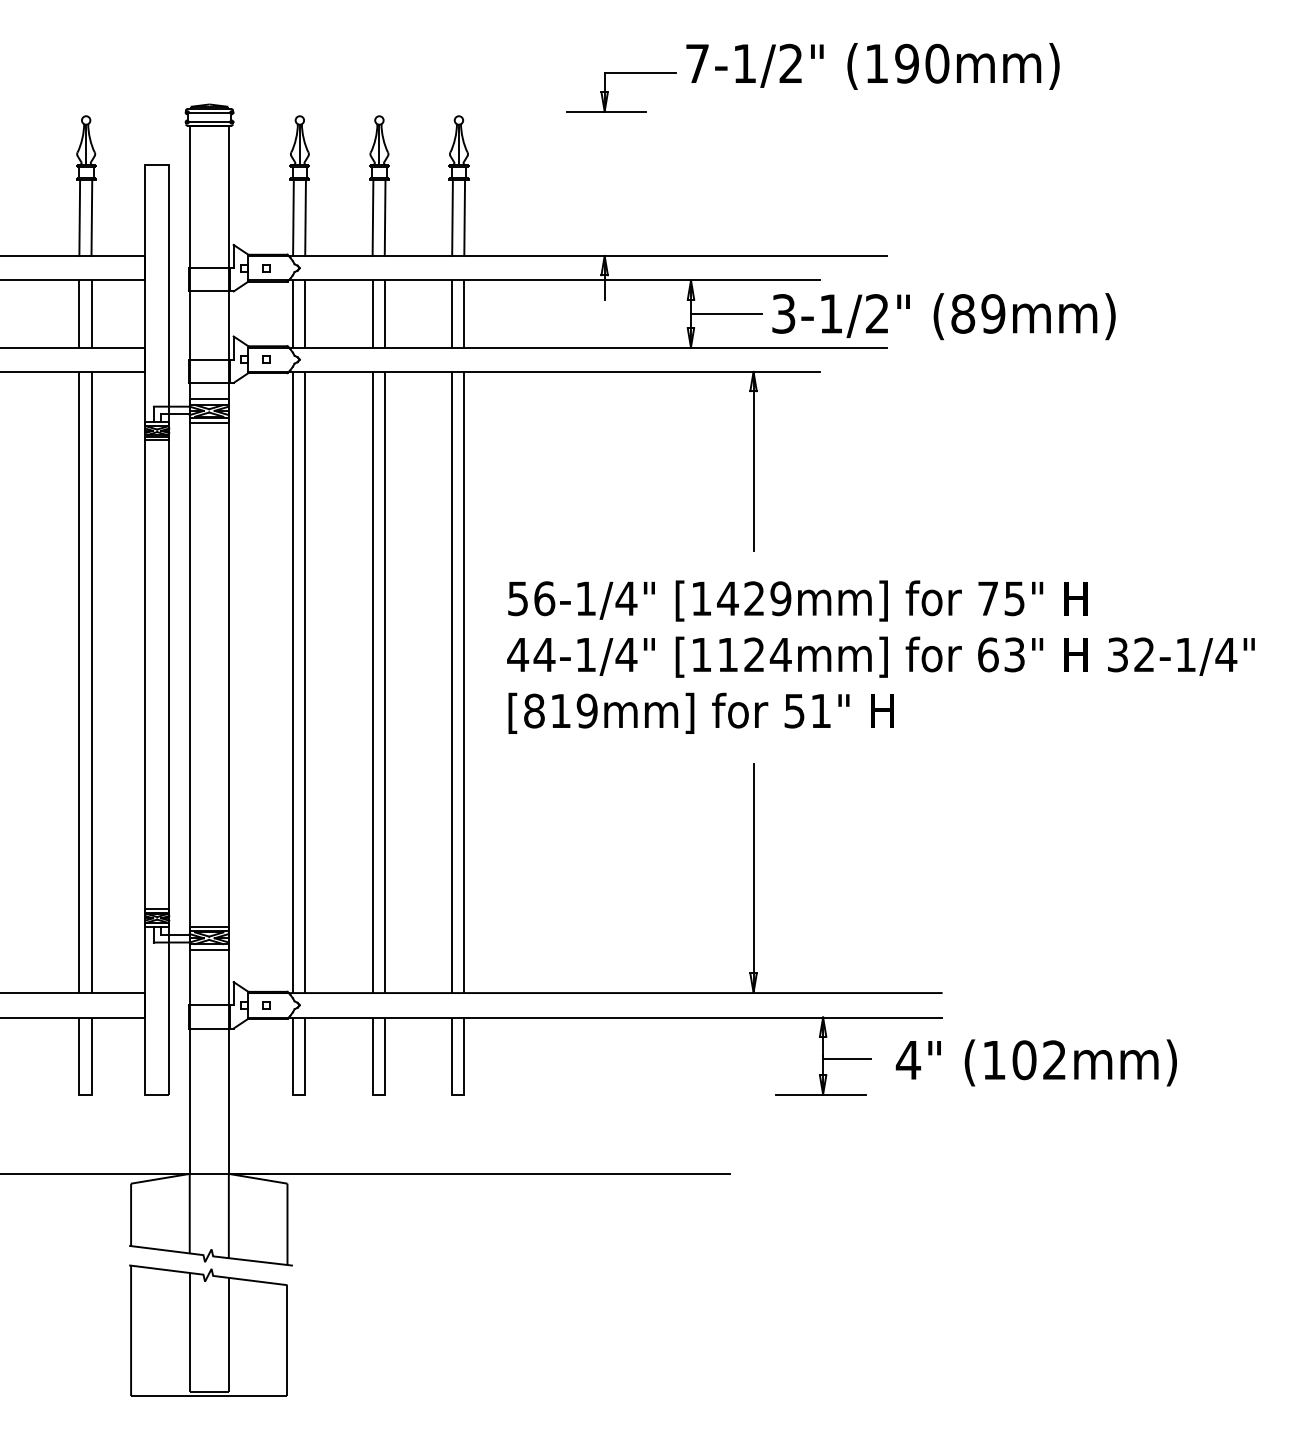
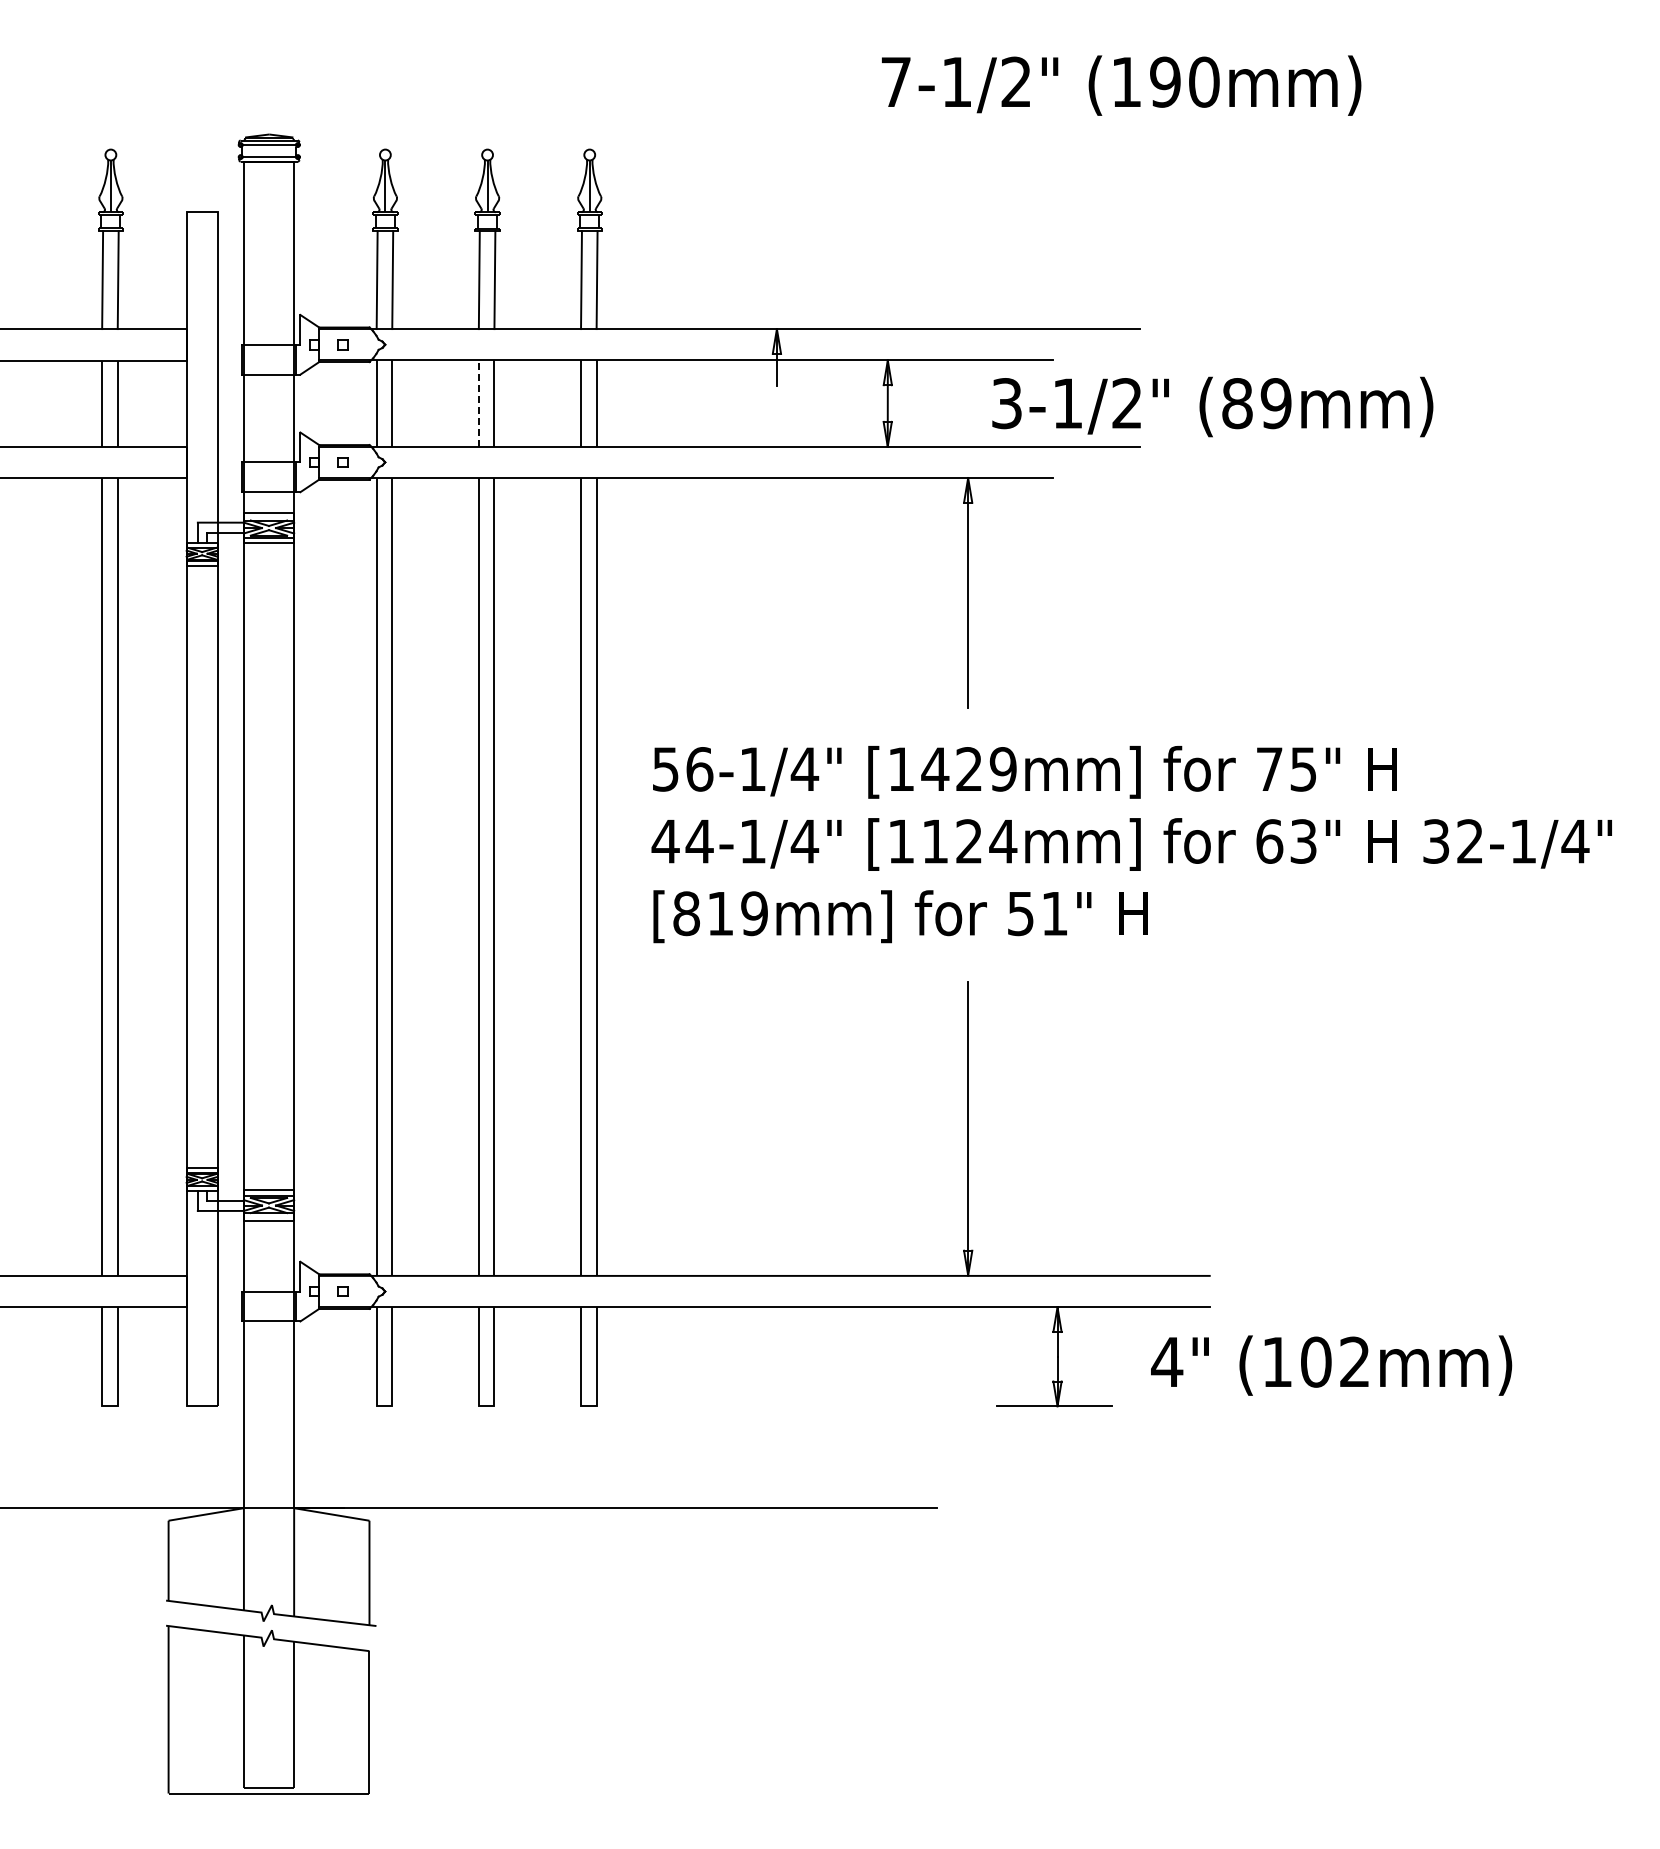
part: (608, 92) -> (781, 118), removed
line: (372, 313) -> (478, 403), solid -> dashed
line: (726, 313) -> (933, 403), removed
line: (846, 1058) -> (1087, 1360), removed

